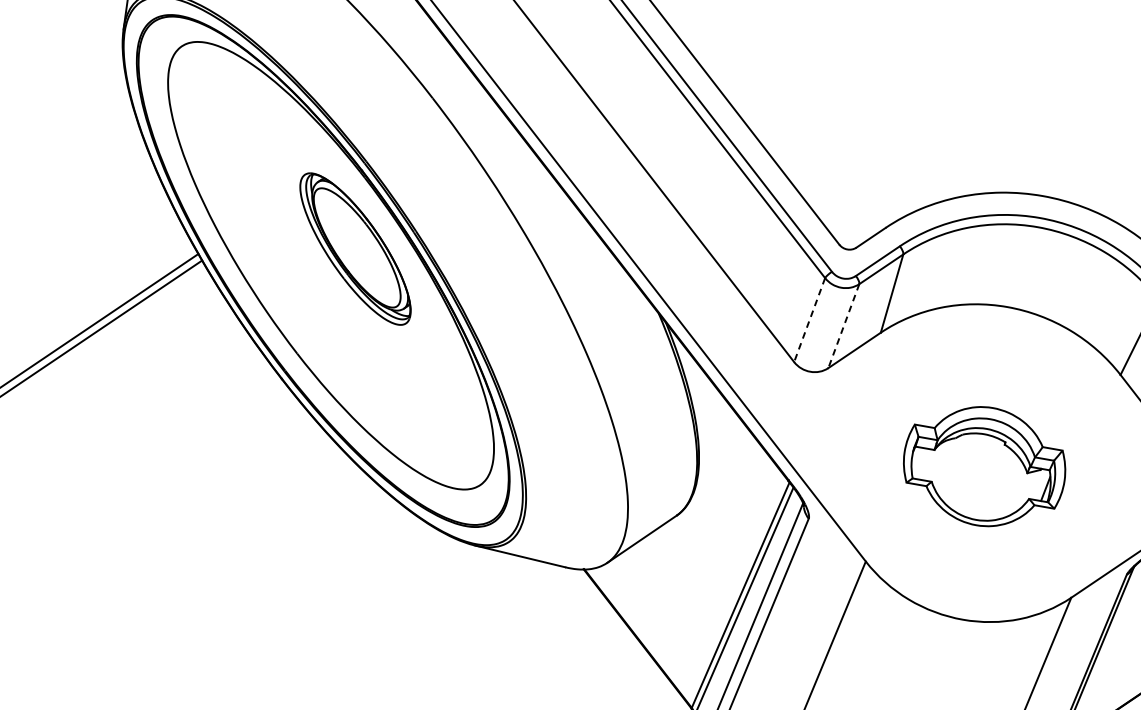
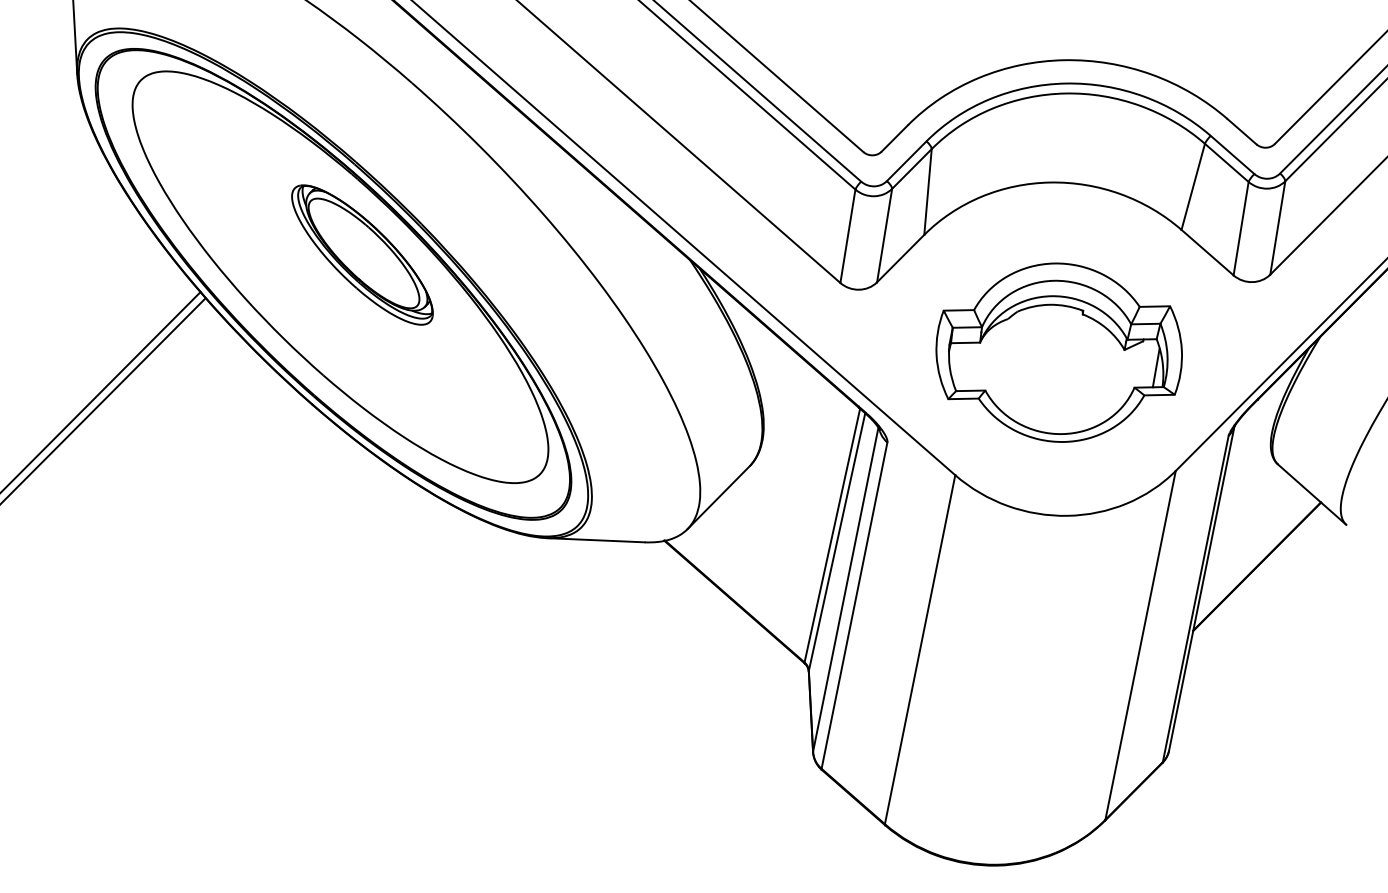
line: (809, 320) -> (847, 236), dashed -> solid
line: (843, 326) -> (884, 236), dashed -> solid
part: (984, 466) -> (1058, 352), size x1.43

